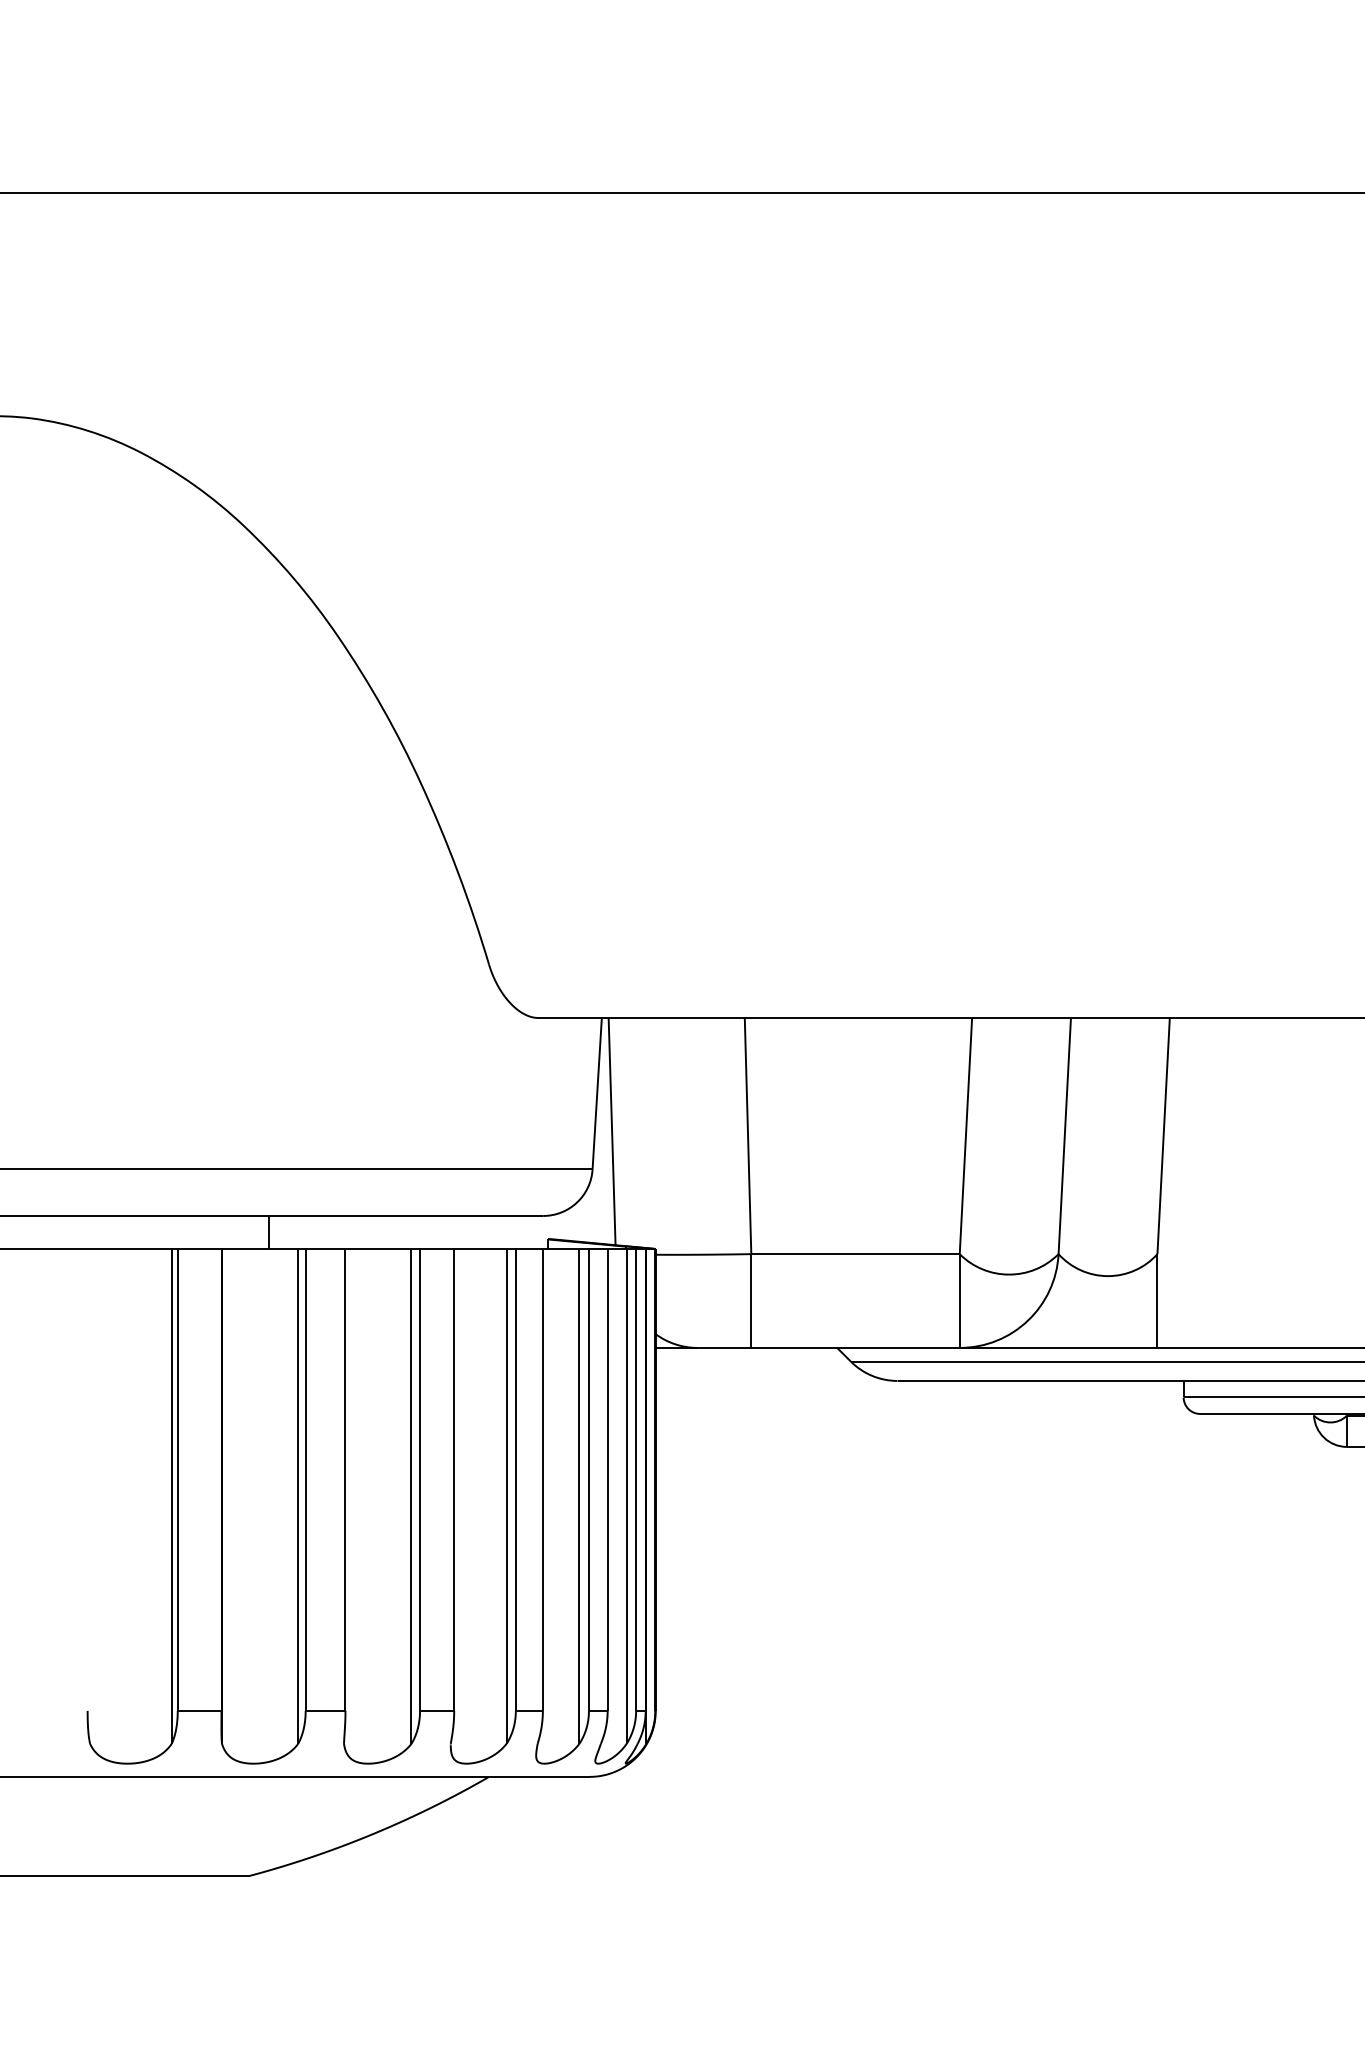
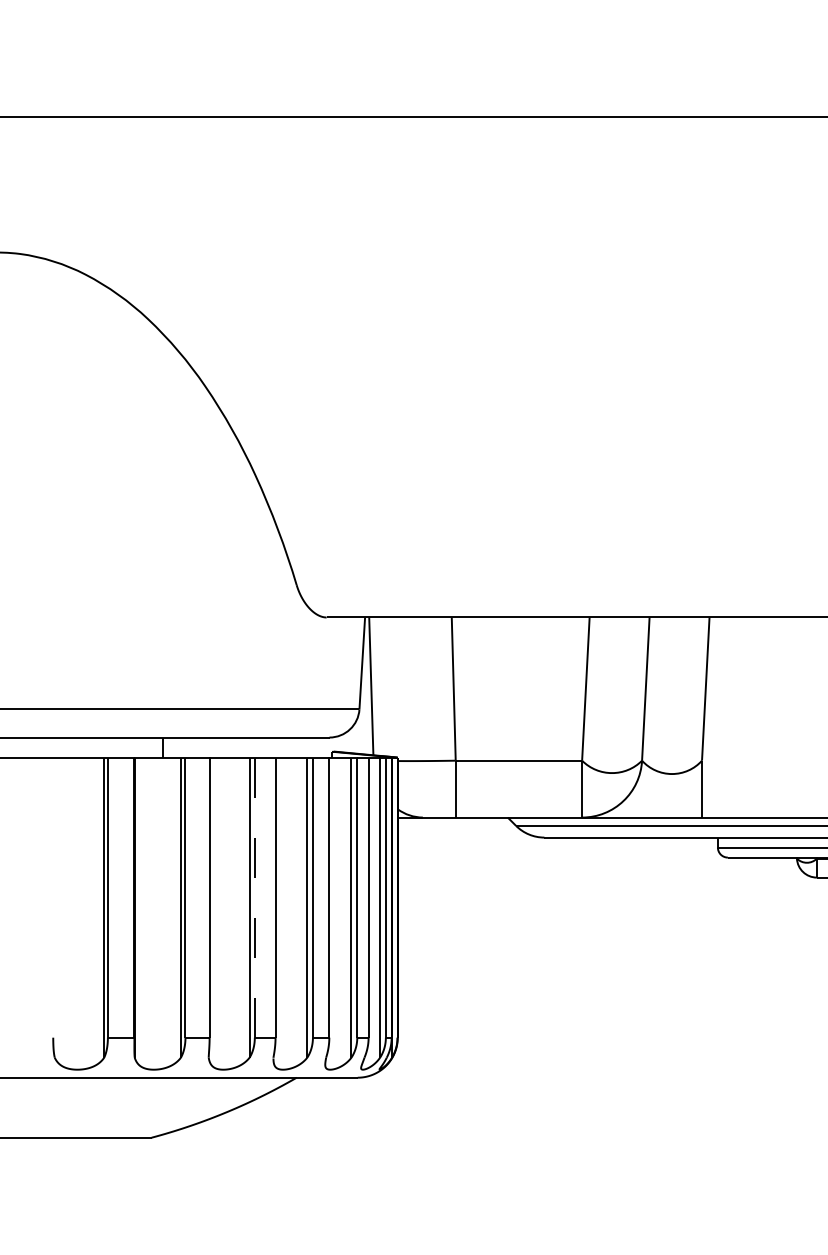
line: (419, 1481) -> (254, 898), solid -> dashed

